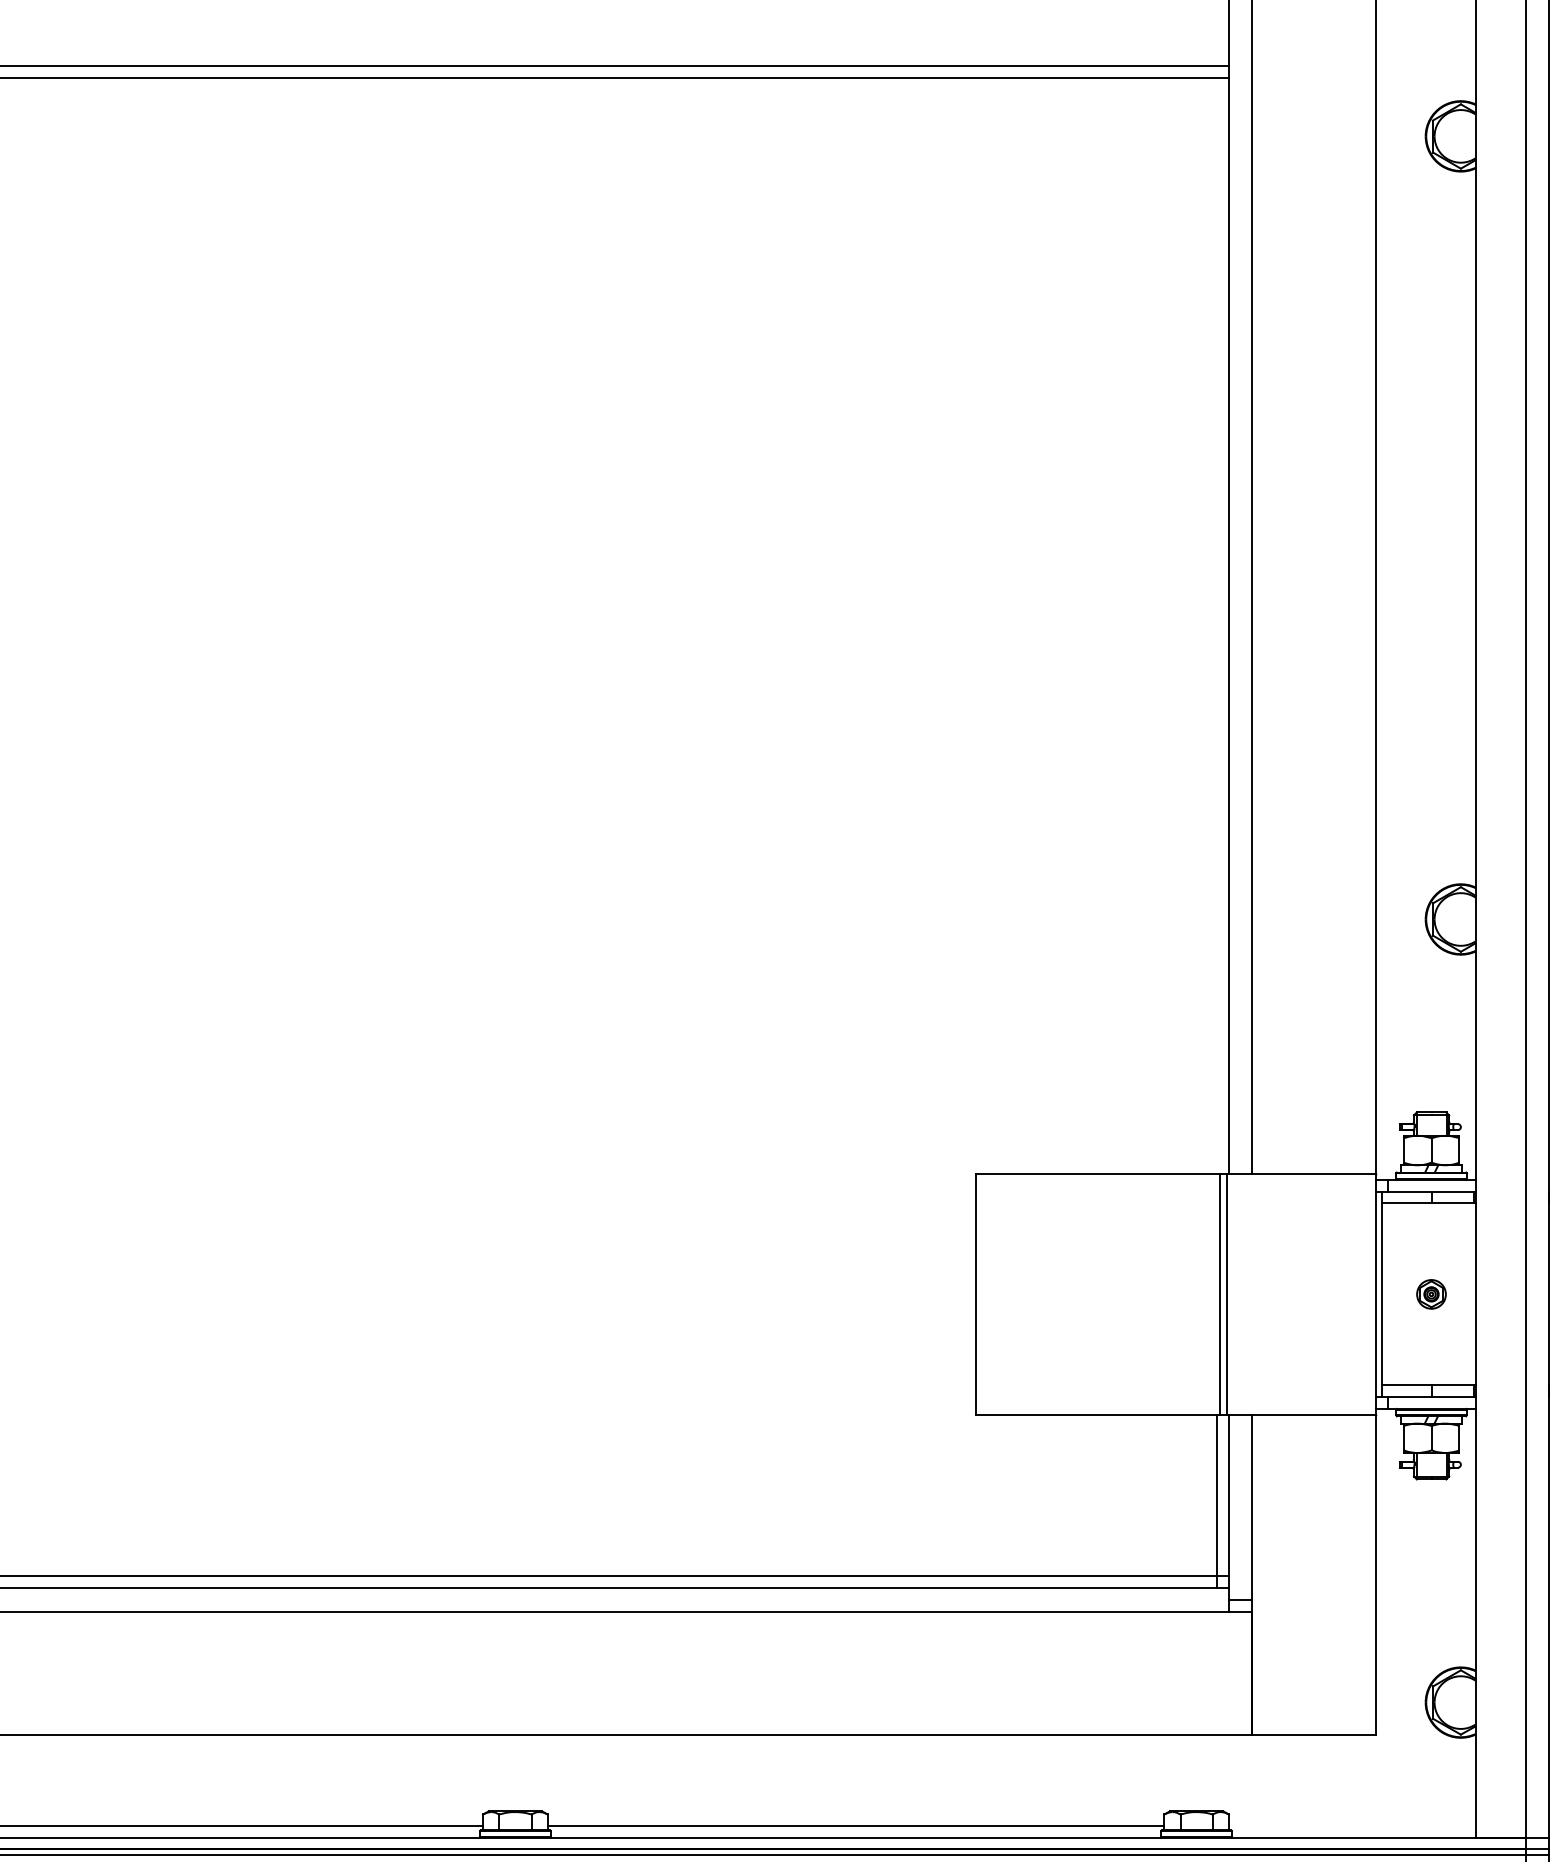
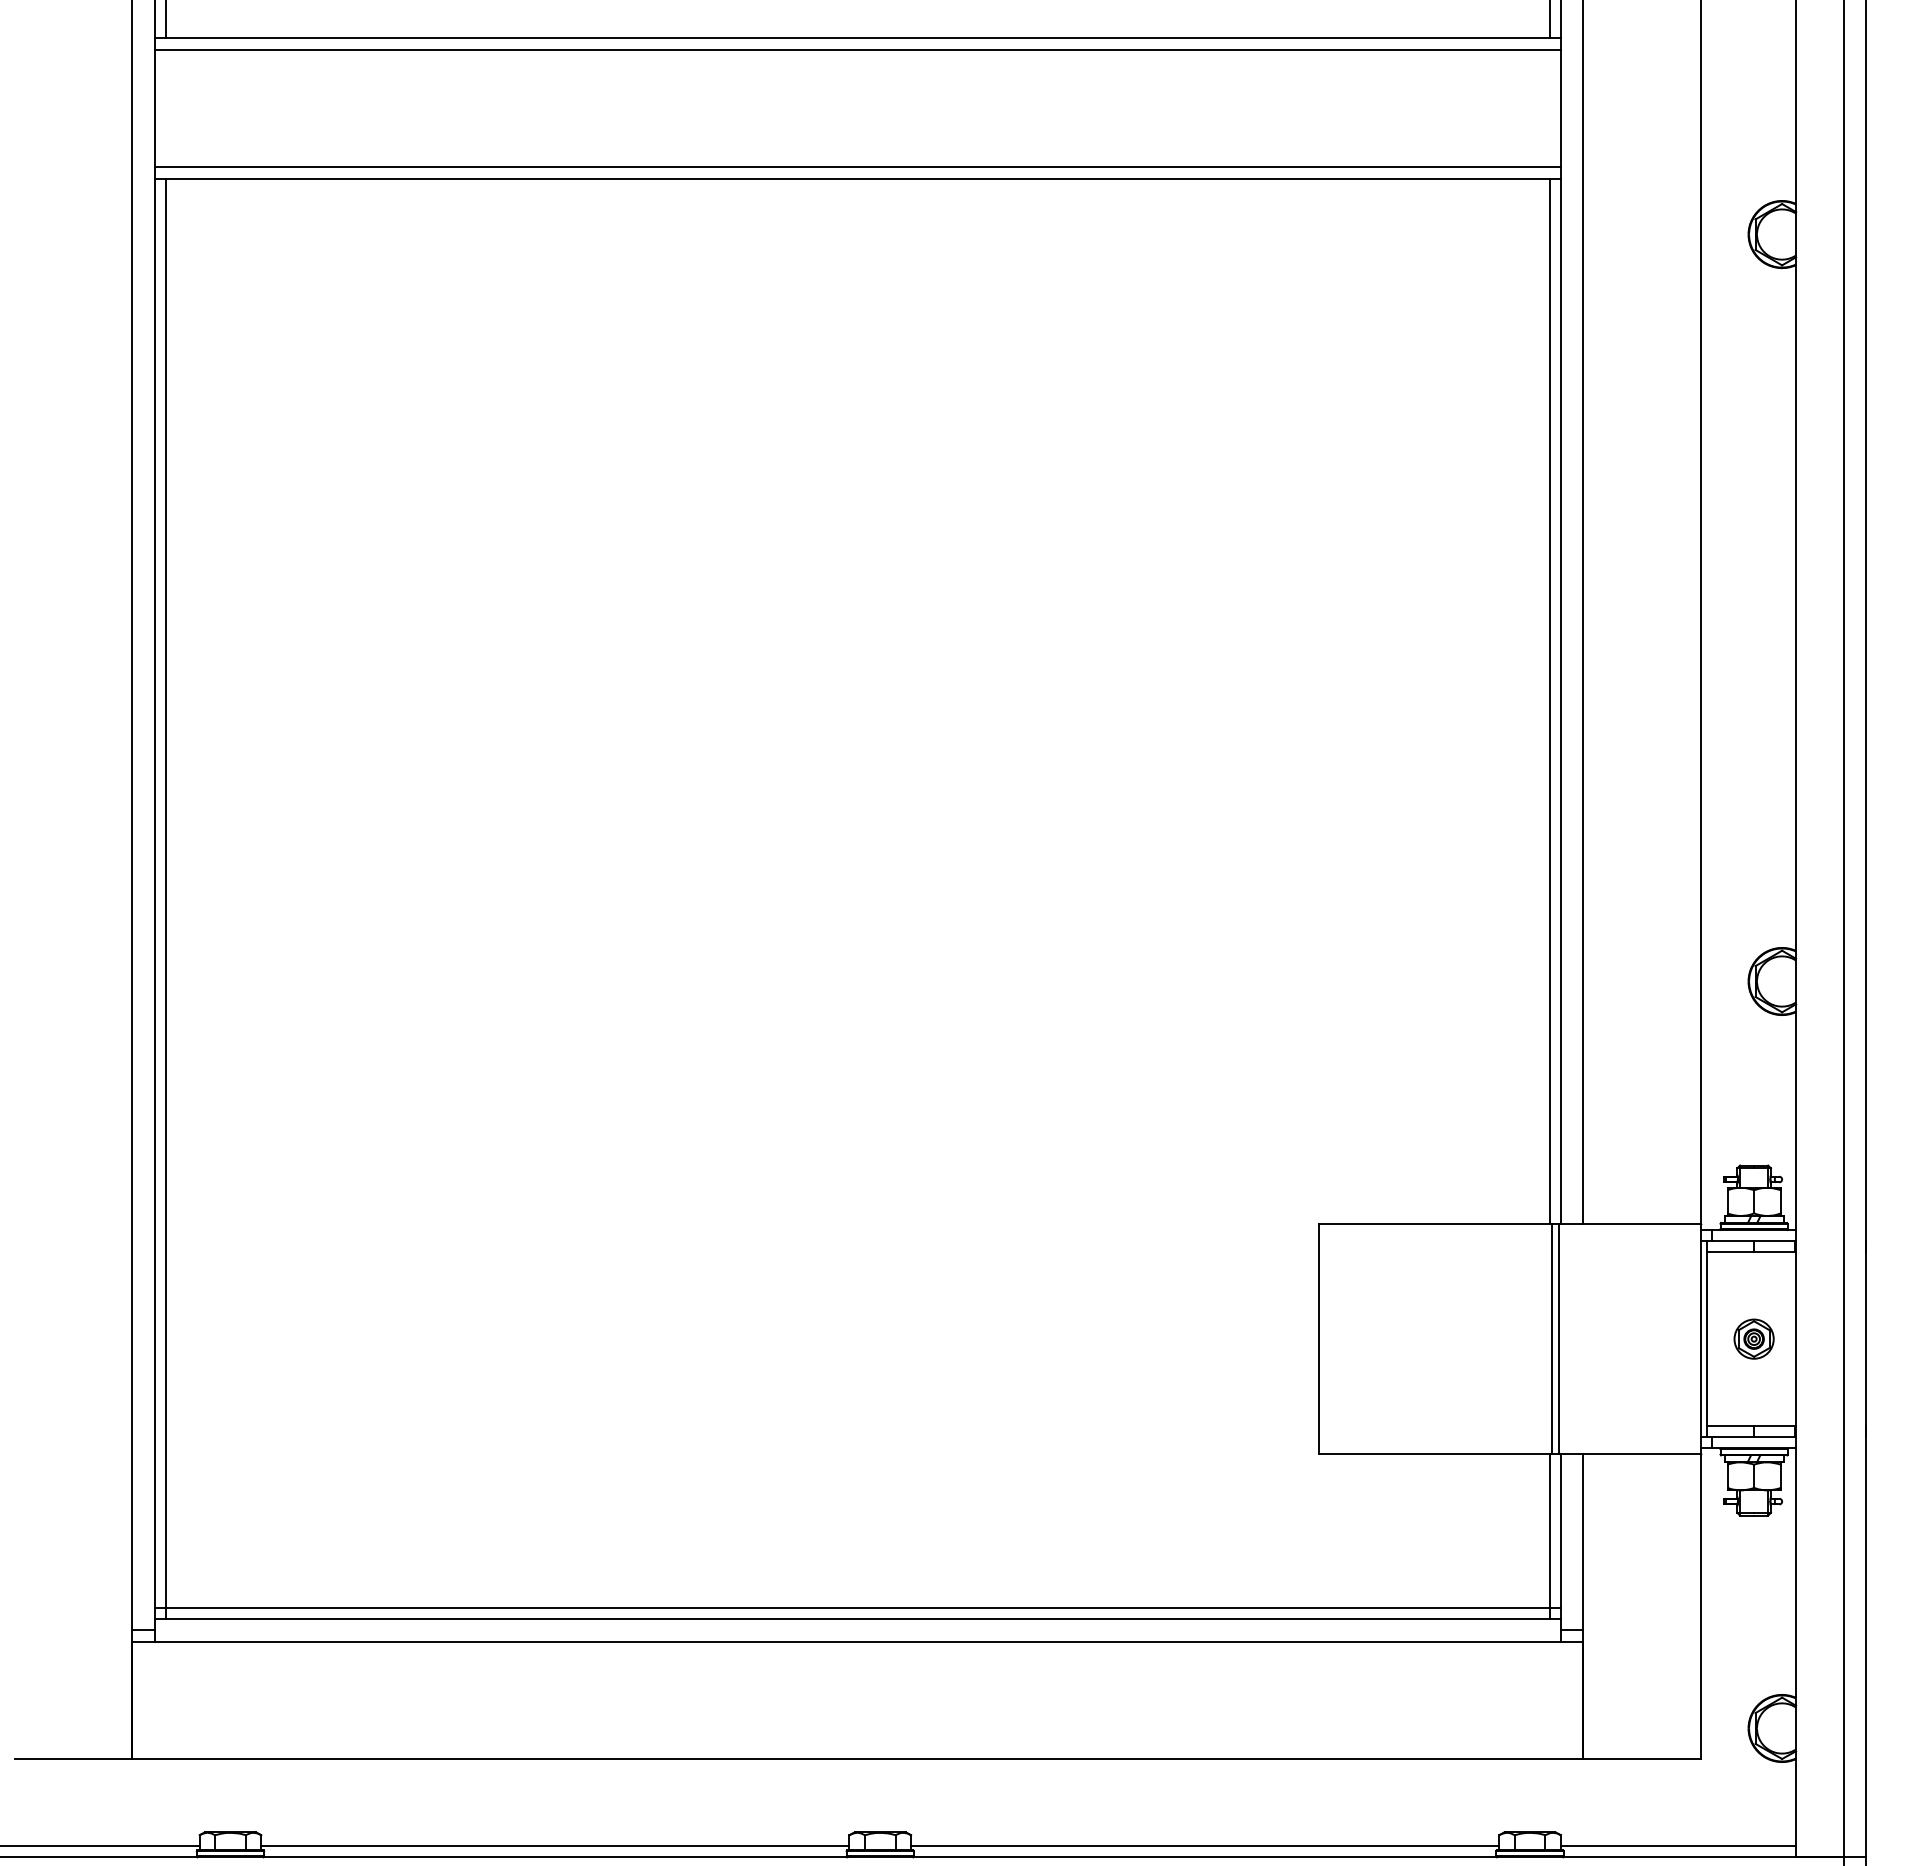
line: (1217, 625) -> (1549, 701), added
part: (1430, 1293) -> (1753, 1338), size x1.43
line: (1352, 1826) -> (1678, 1846), added

